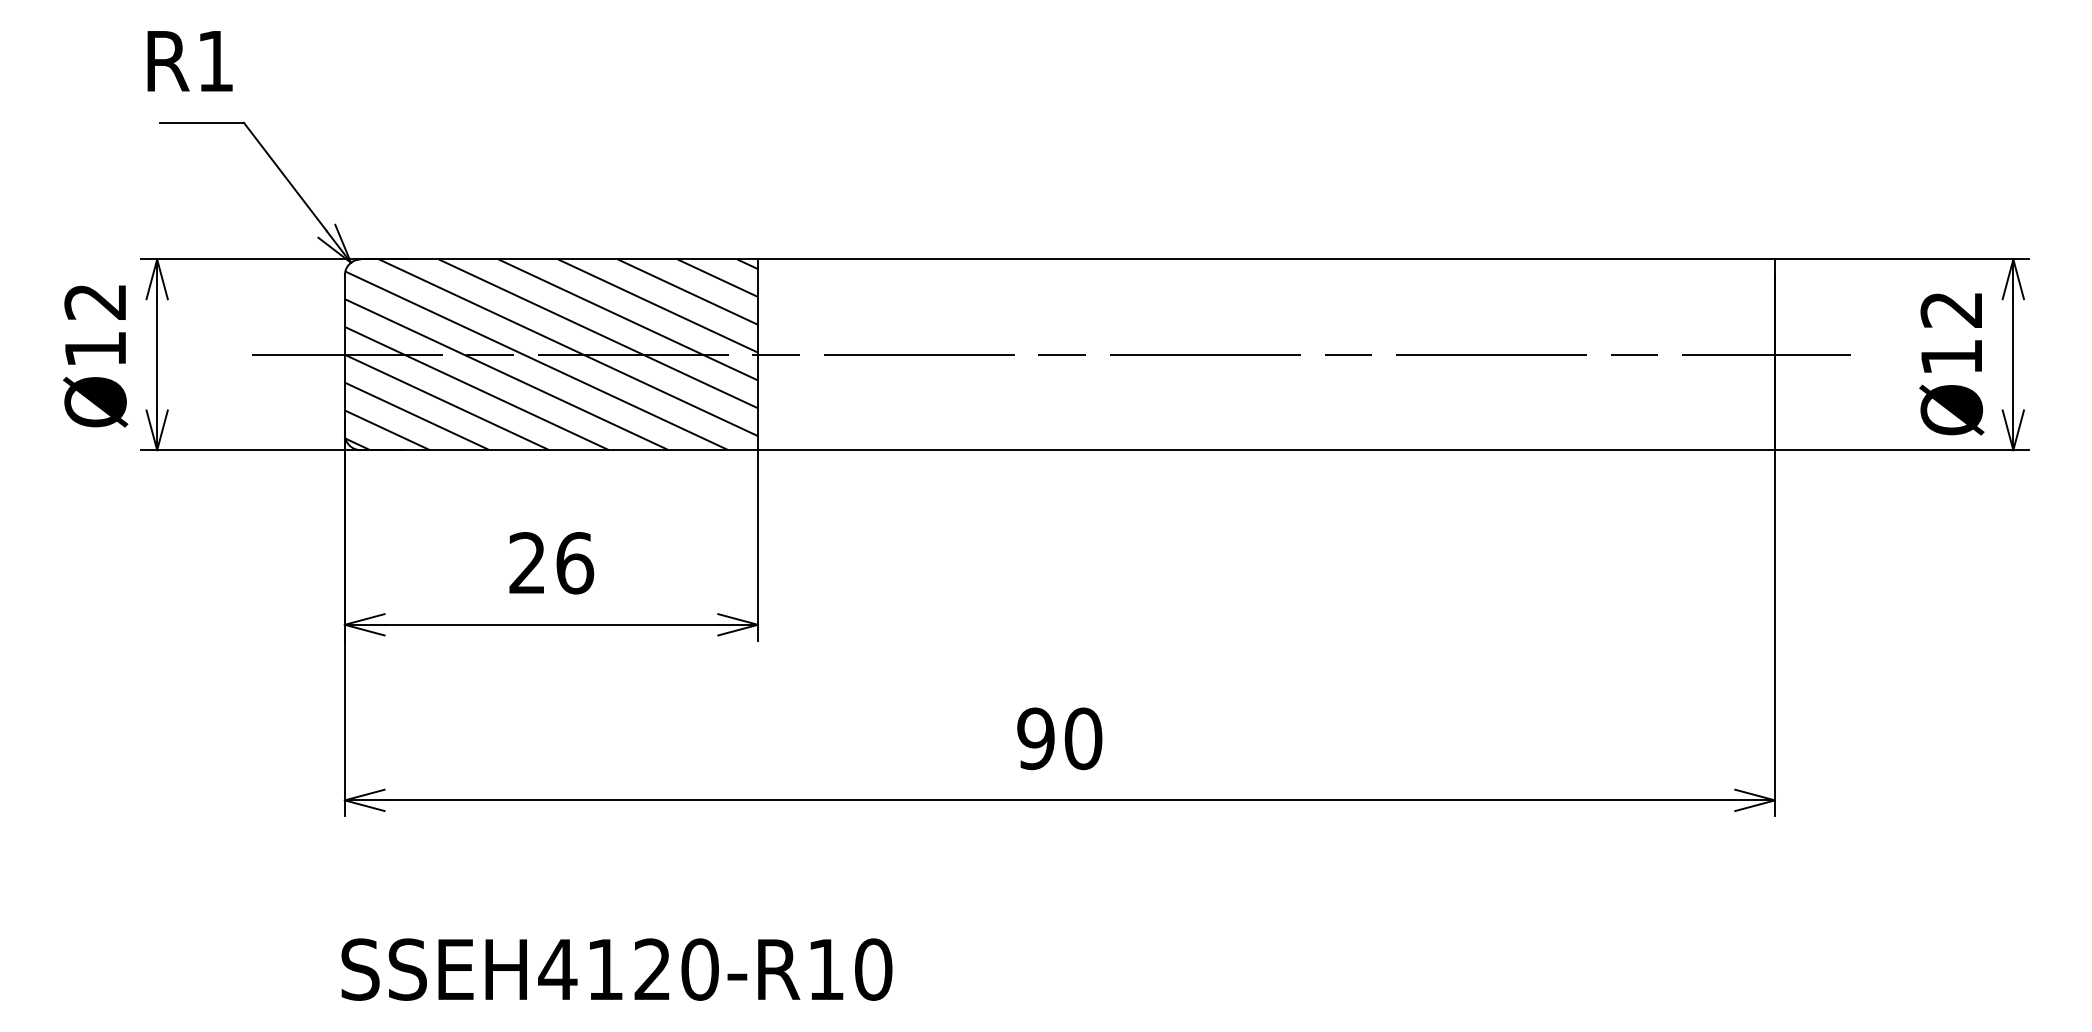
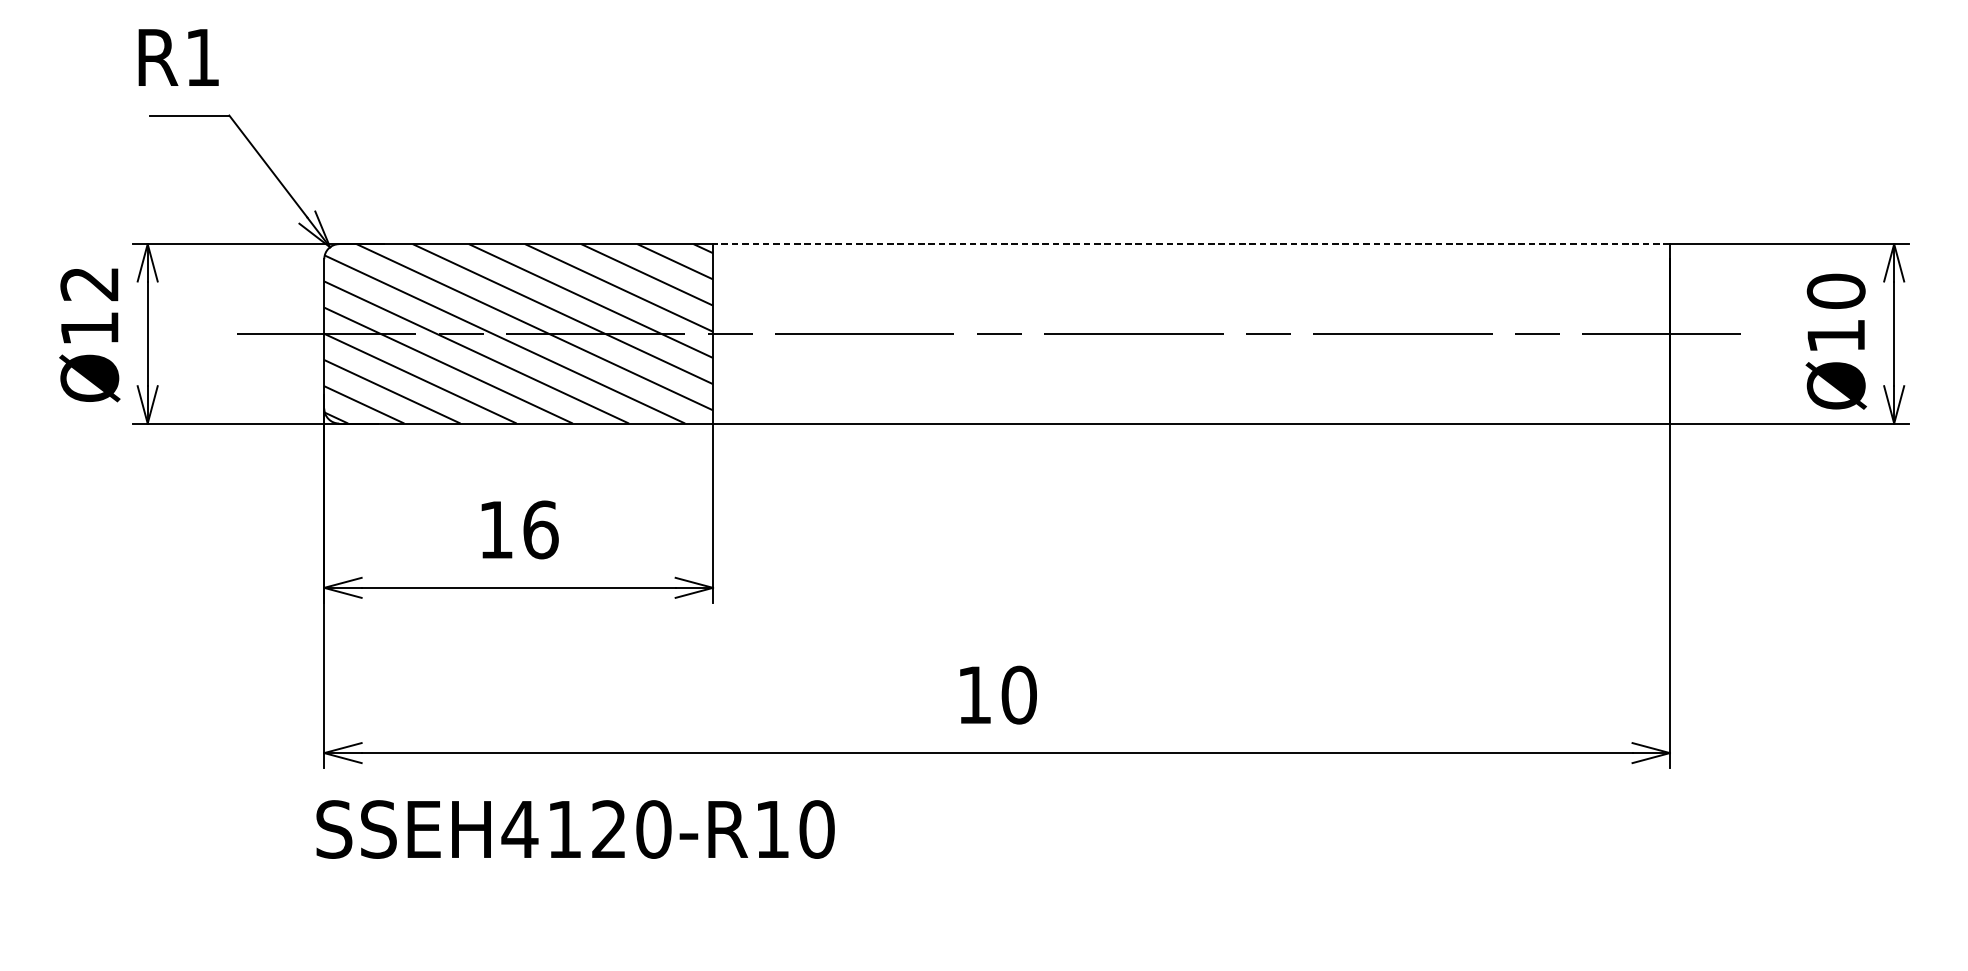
line: (1266, 259) -> (1191, 244), solid -> dashed
text: (1951, 309) -> (1835, 291), Ø12 -> Ø10
text: (526, 562) -> (495, 529), 26 -> 16
text: (1035, 738) -> (974, 694), 90 -> 10
text: (616, 969) -> (575, 829), moved

